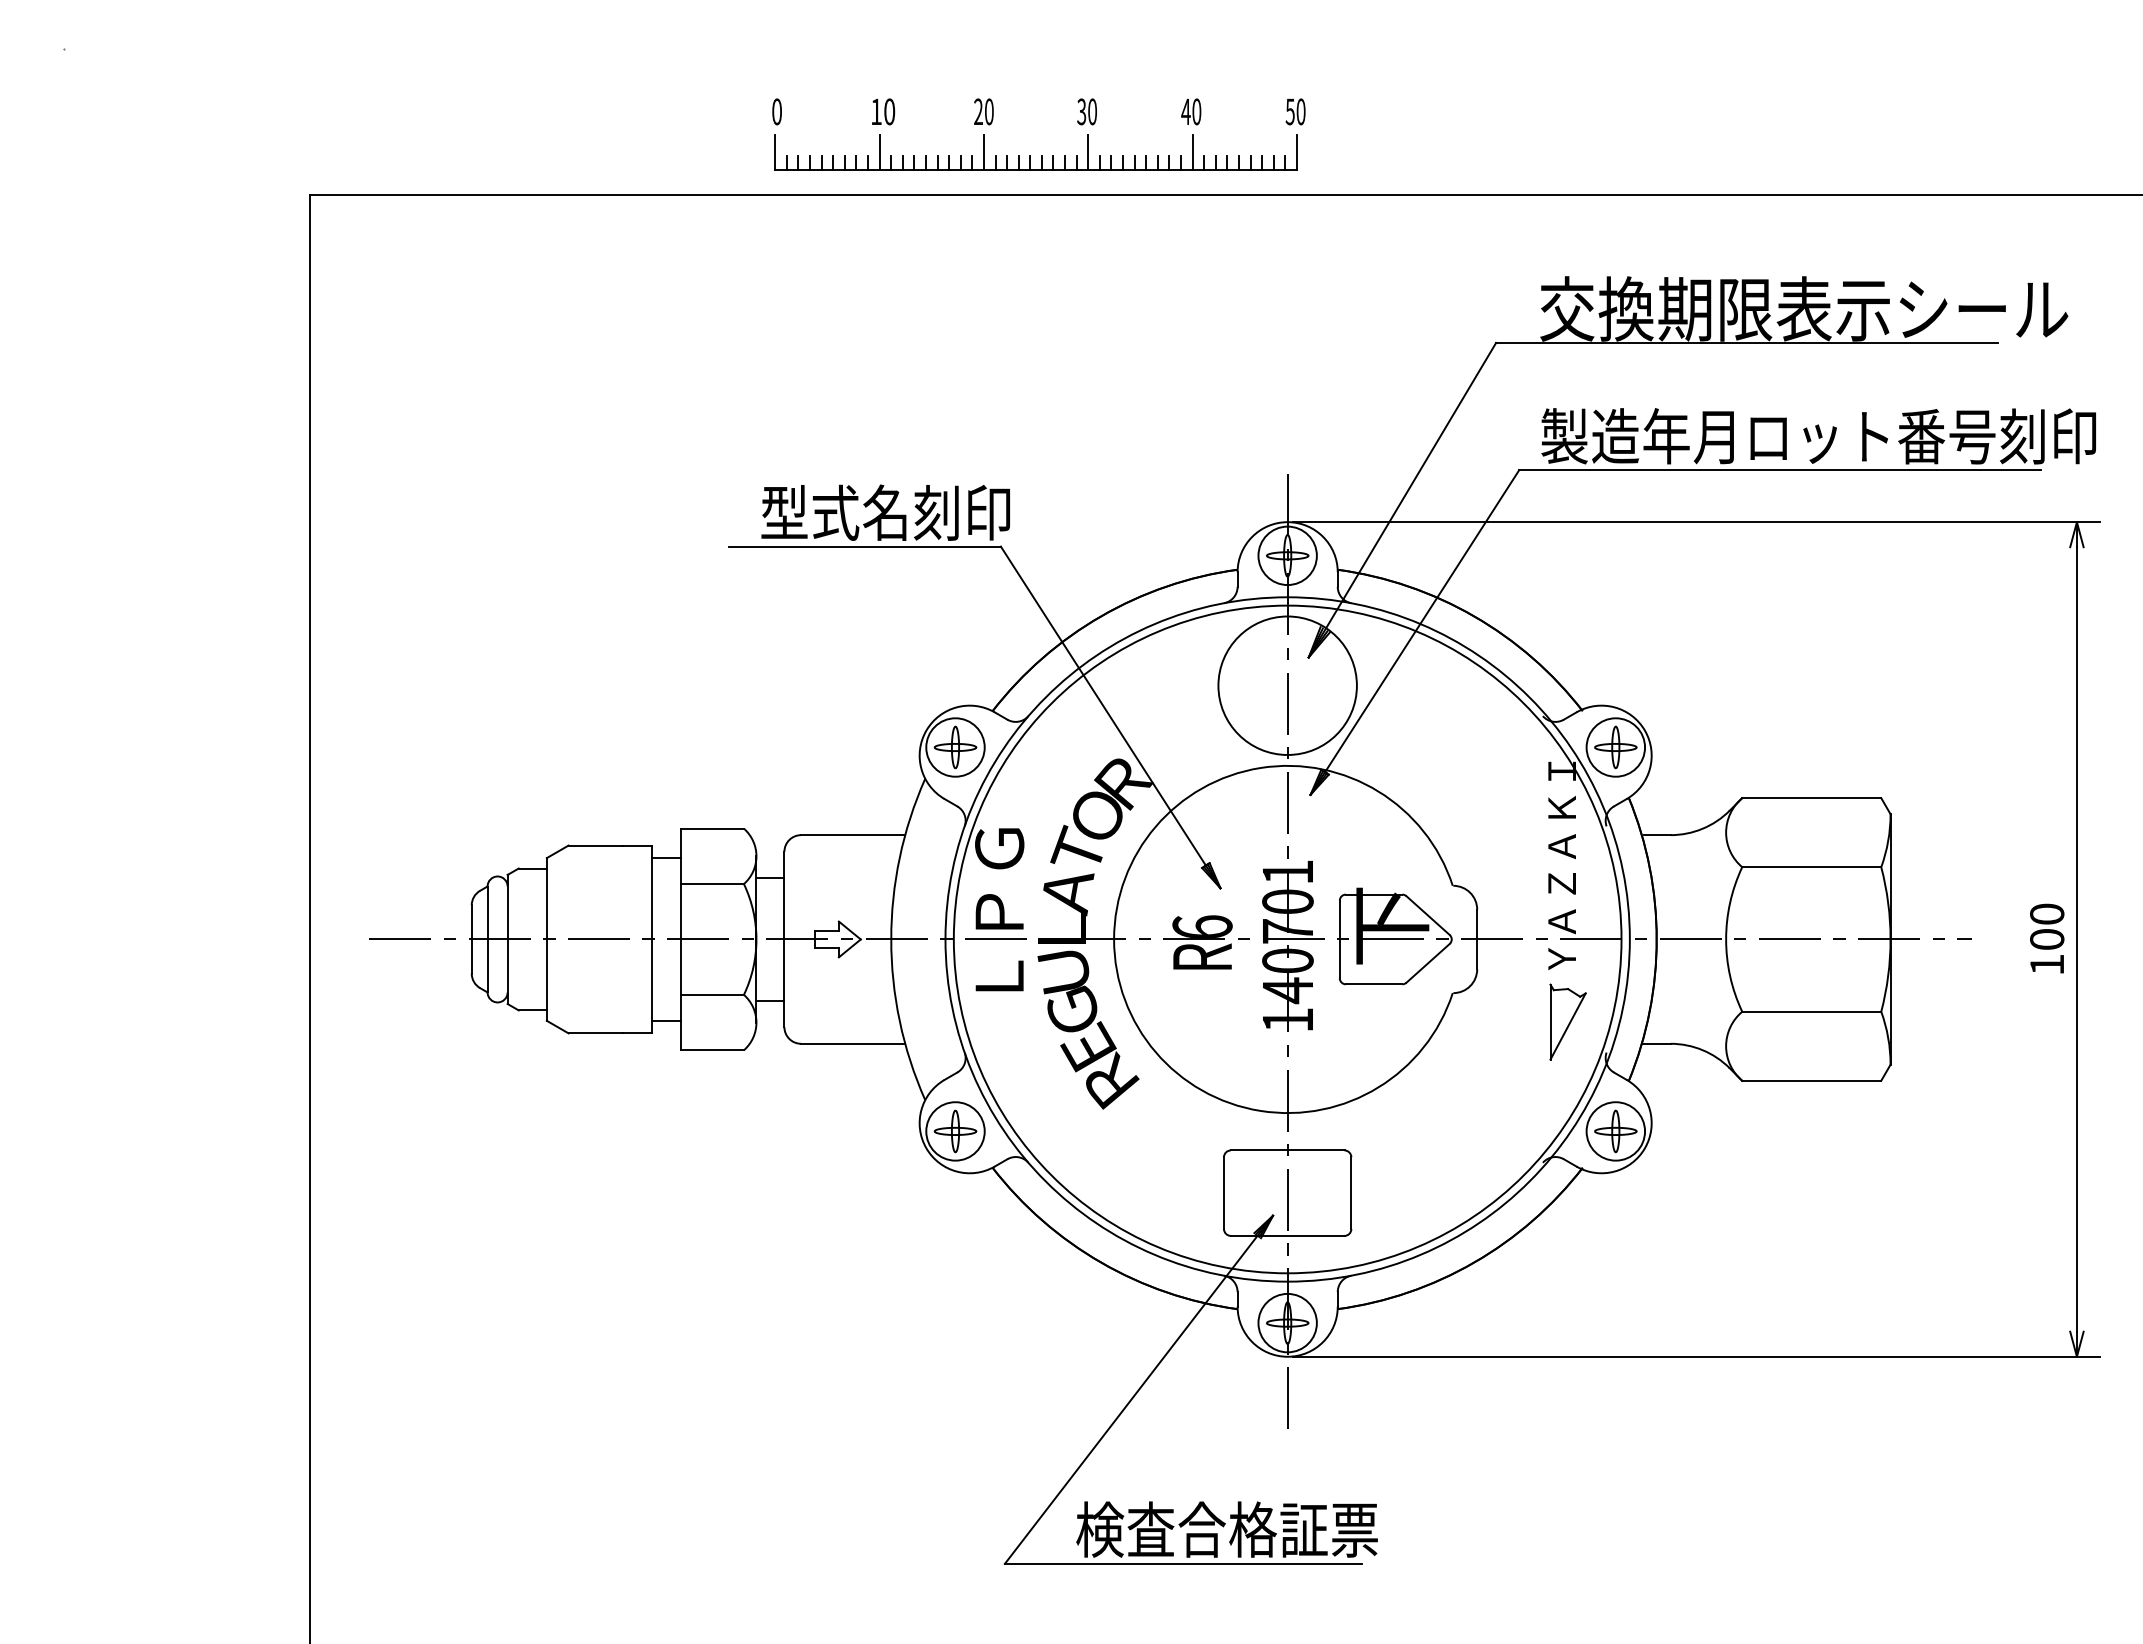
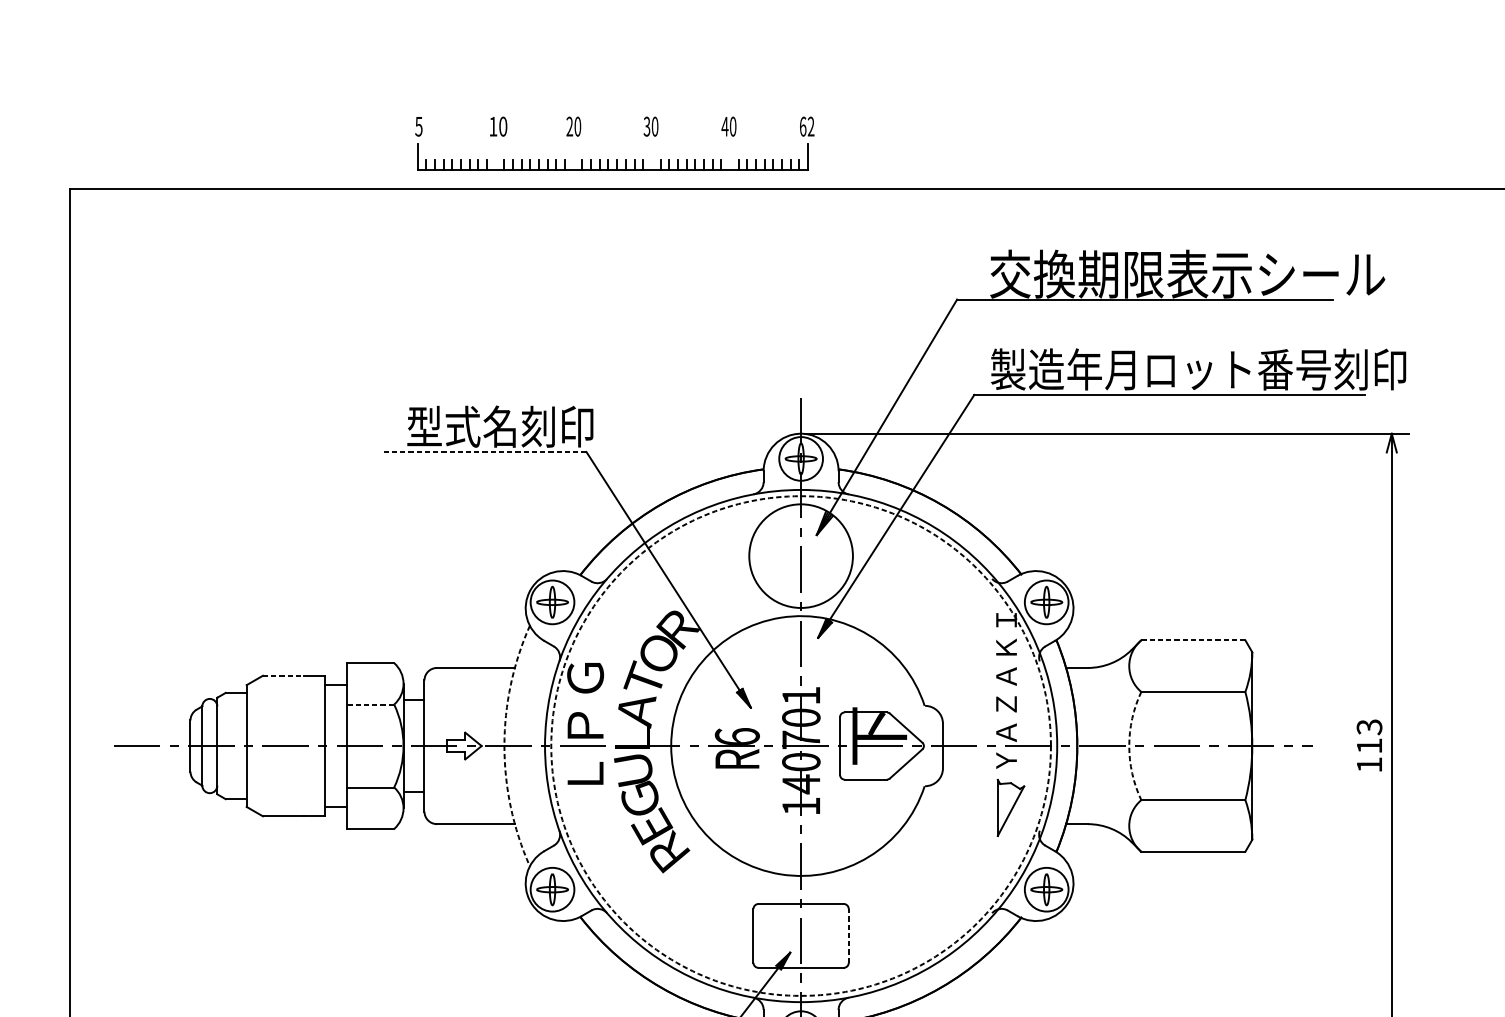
text: (776, 111) -> (418, 126), 0 -> 5
text: (1295, 111) -> (806, 126), 50 -> 62
line: (879, 152) -> (495, 157), removed
line: (983, 152) -> (573, 157), removed
line: (1088, 152) -> (652, 157), removed
line: (1192, 152) -> (729, 157), removed
line: (865, 546) -> (485, 451), solid -> dashed
line: (1812, 798) -> (1193, 640), solid -> dashed
line: (596, 845) -> (283, 675), solid -> dashed
line: (713, 884) -> (371, 704), solid -> dashed
text: (2047, 926) -> (1369, 736), 100 -> 113
arc: (891, 939) -> (504, 746), solid -> dashed
circle: (1287, 939) -> (800, 746), solid -> dashed
arc: (1726, 939) -> (1129, 746), solid -> dashed
line: (1351, 1193) -> (848, 936), solid -> dashed

